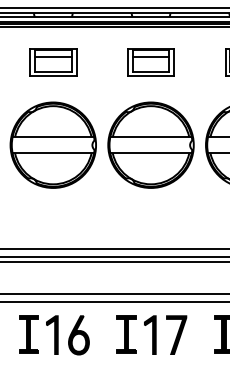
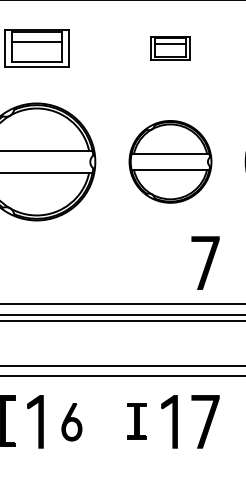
part: (150, 62) -> (169, 48), size x0.6
part: (150, 144) -> (169, 160), size x0.7
part: (176, 218) -> (205, 262), added
part: (126, 334) -> (136, 421), size x0.7
part: (78, 335) -> (71, 422), size x0.7

